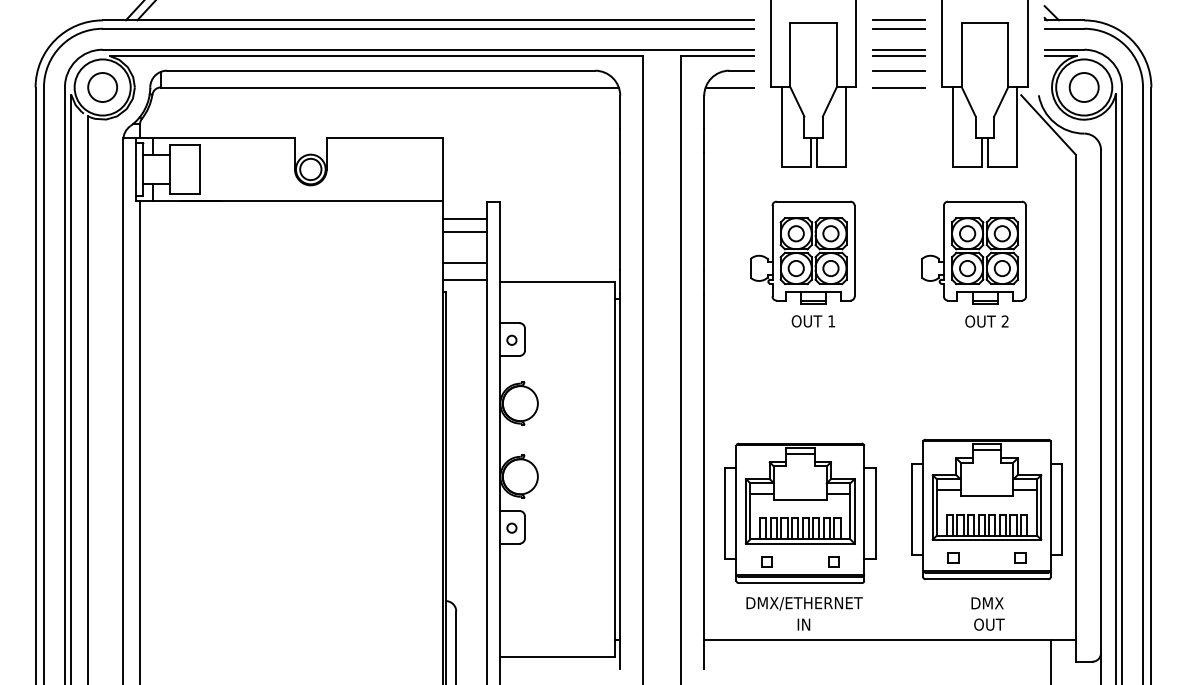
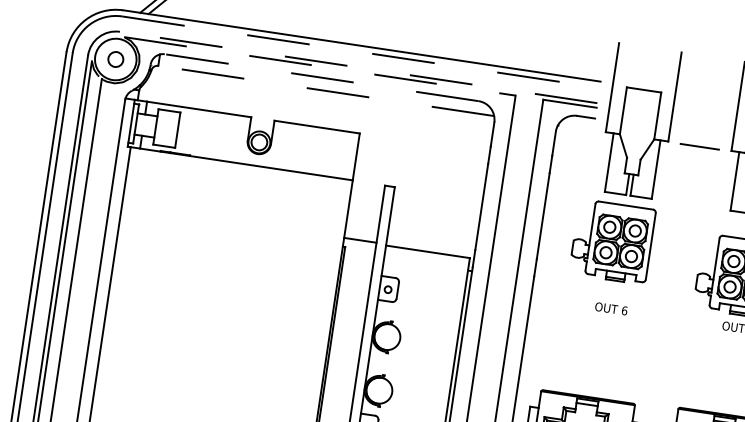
line: (899, 20) -> (707, 97), removed
line: (428, 28) -> (361, 51), solid -> dashed
line: (899, 28) -> (706, 103), removed
line: (428, 49) -> (358, 67), solid -> dashed
line: (899, 49) -> (704, 118), removed
line: (376, 55) -> (320, 66), solid -> dashed
line: (899, 55) -> (703, 123), removed
line: (380, 70) -> (321, 77), solid -> dashed
line: (899, 70) -> (701, 134), removed
circle: (102, 87) -> (115, 59), size x0.7
line: (389, 87) -> (326, 90), solid -> dashed
line: (729, 87) -> (575, 128), removed
line: (464, 218) -> (366, 195), removed
line: (464, 232) -> (365, 205), removed
part: (802, 252) -> (612, 241), moved
line: (464, 263) -> (361, 228), removed
text: (831, 321) -> (624, 310), 1 -> 6

